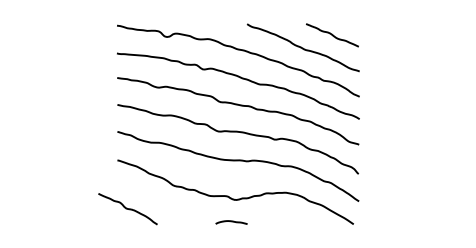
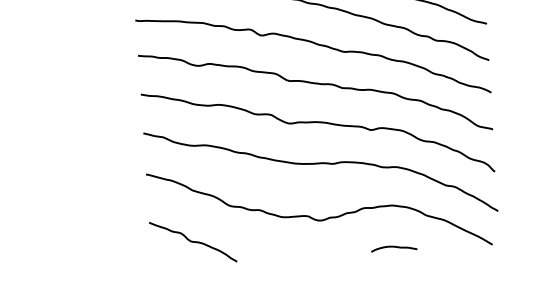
curve: (127, 209) -> (192, 242), moved
curve: (231, 222) -> (394, 248), moved

